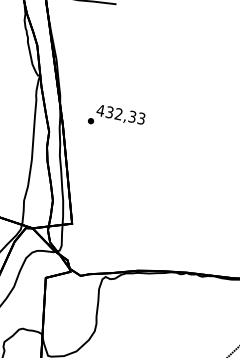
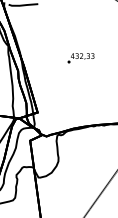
text: (115, 118) -> (80, 58), moved

